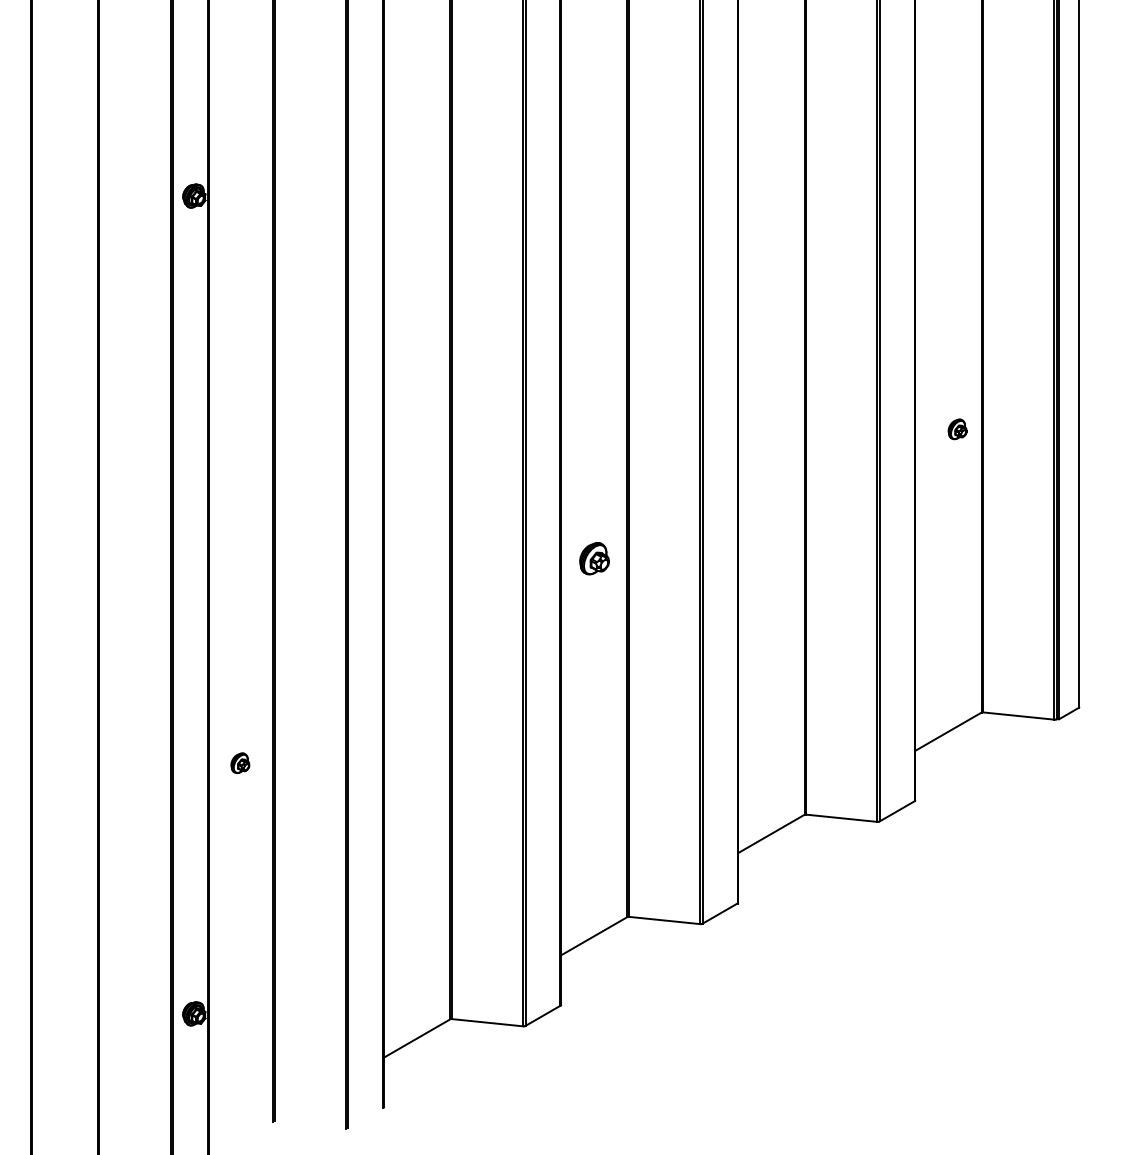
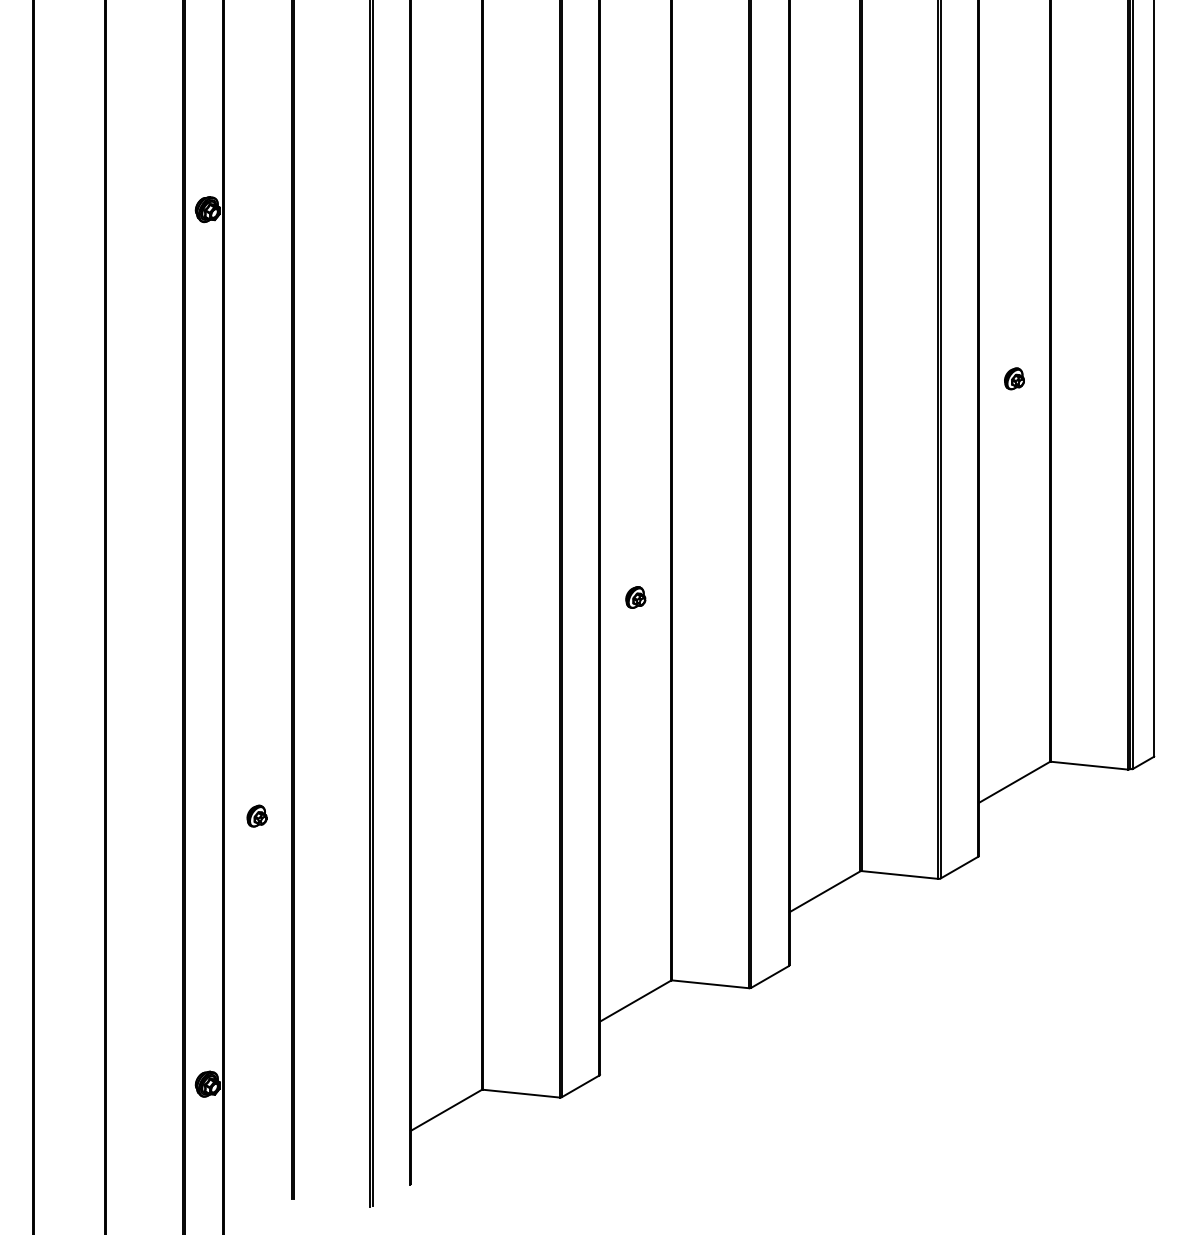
part: (957, 429) -> (1014, 379), moved
part: (594, 558) -> (635, 597), size x0.62

